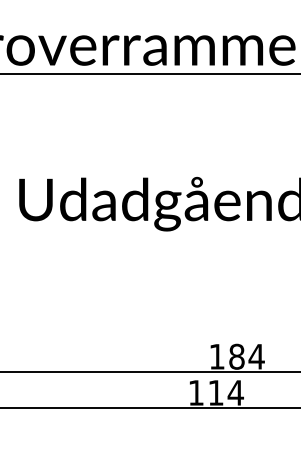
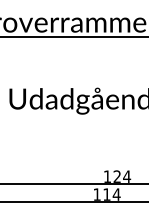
text: (237, 356) -> (117, 176), 184 -> 124

